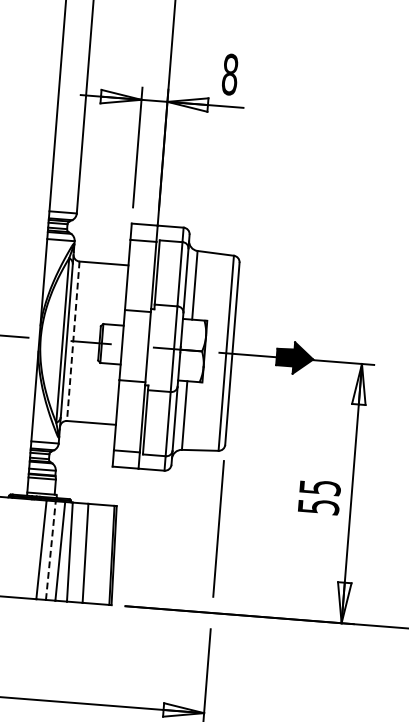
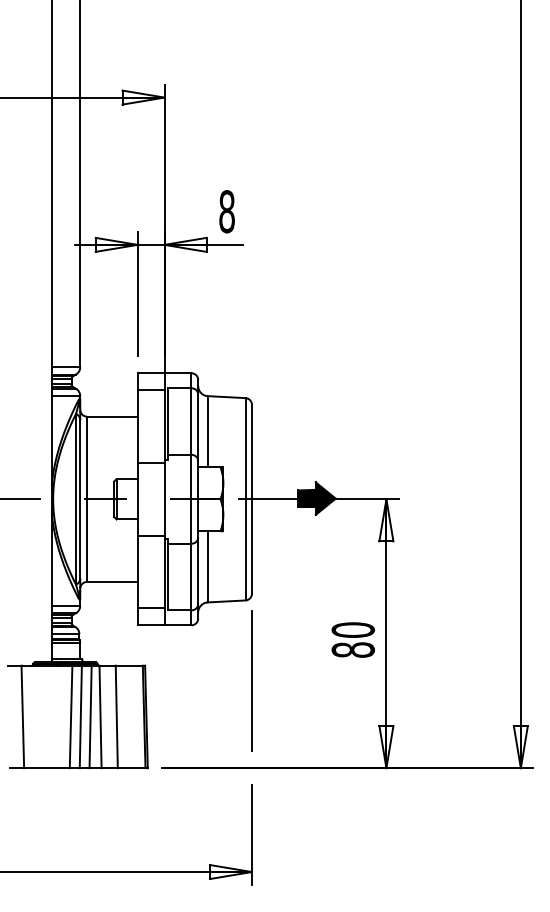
line: (72, 341) -> (86, 499), dashed -> solid
text: (318, 496) -> (352, 639), 55 -> 80
line: (50, 550) -> (80, 716), dashed -> solid

